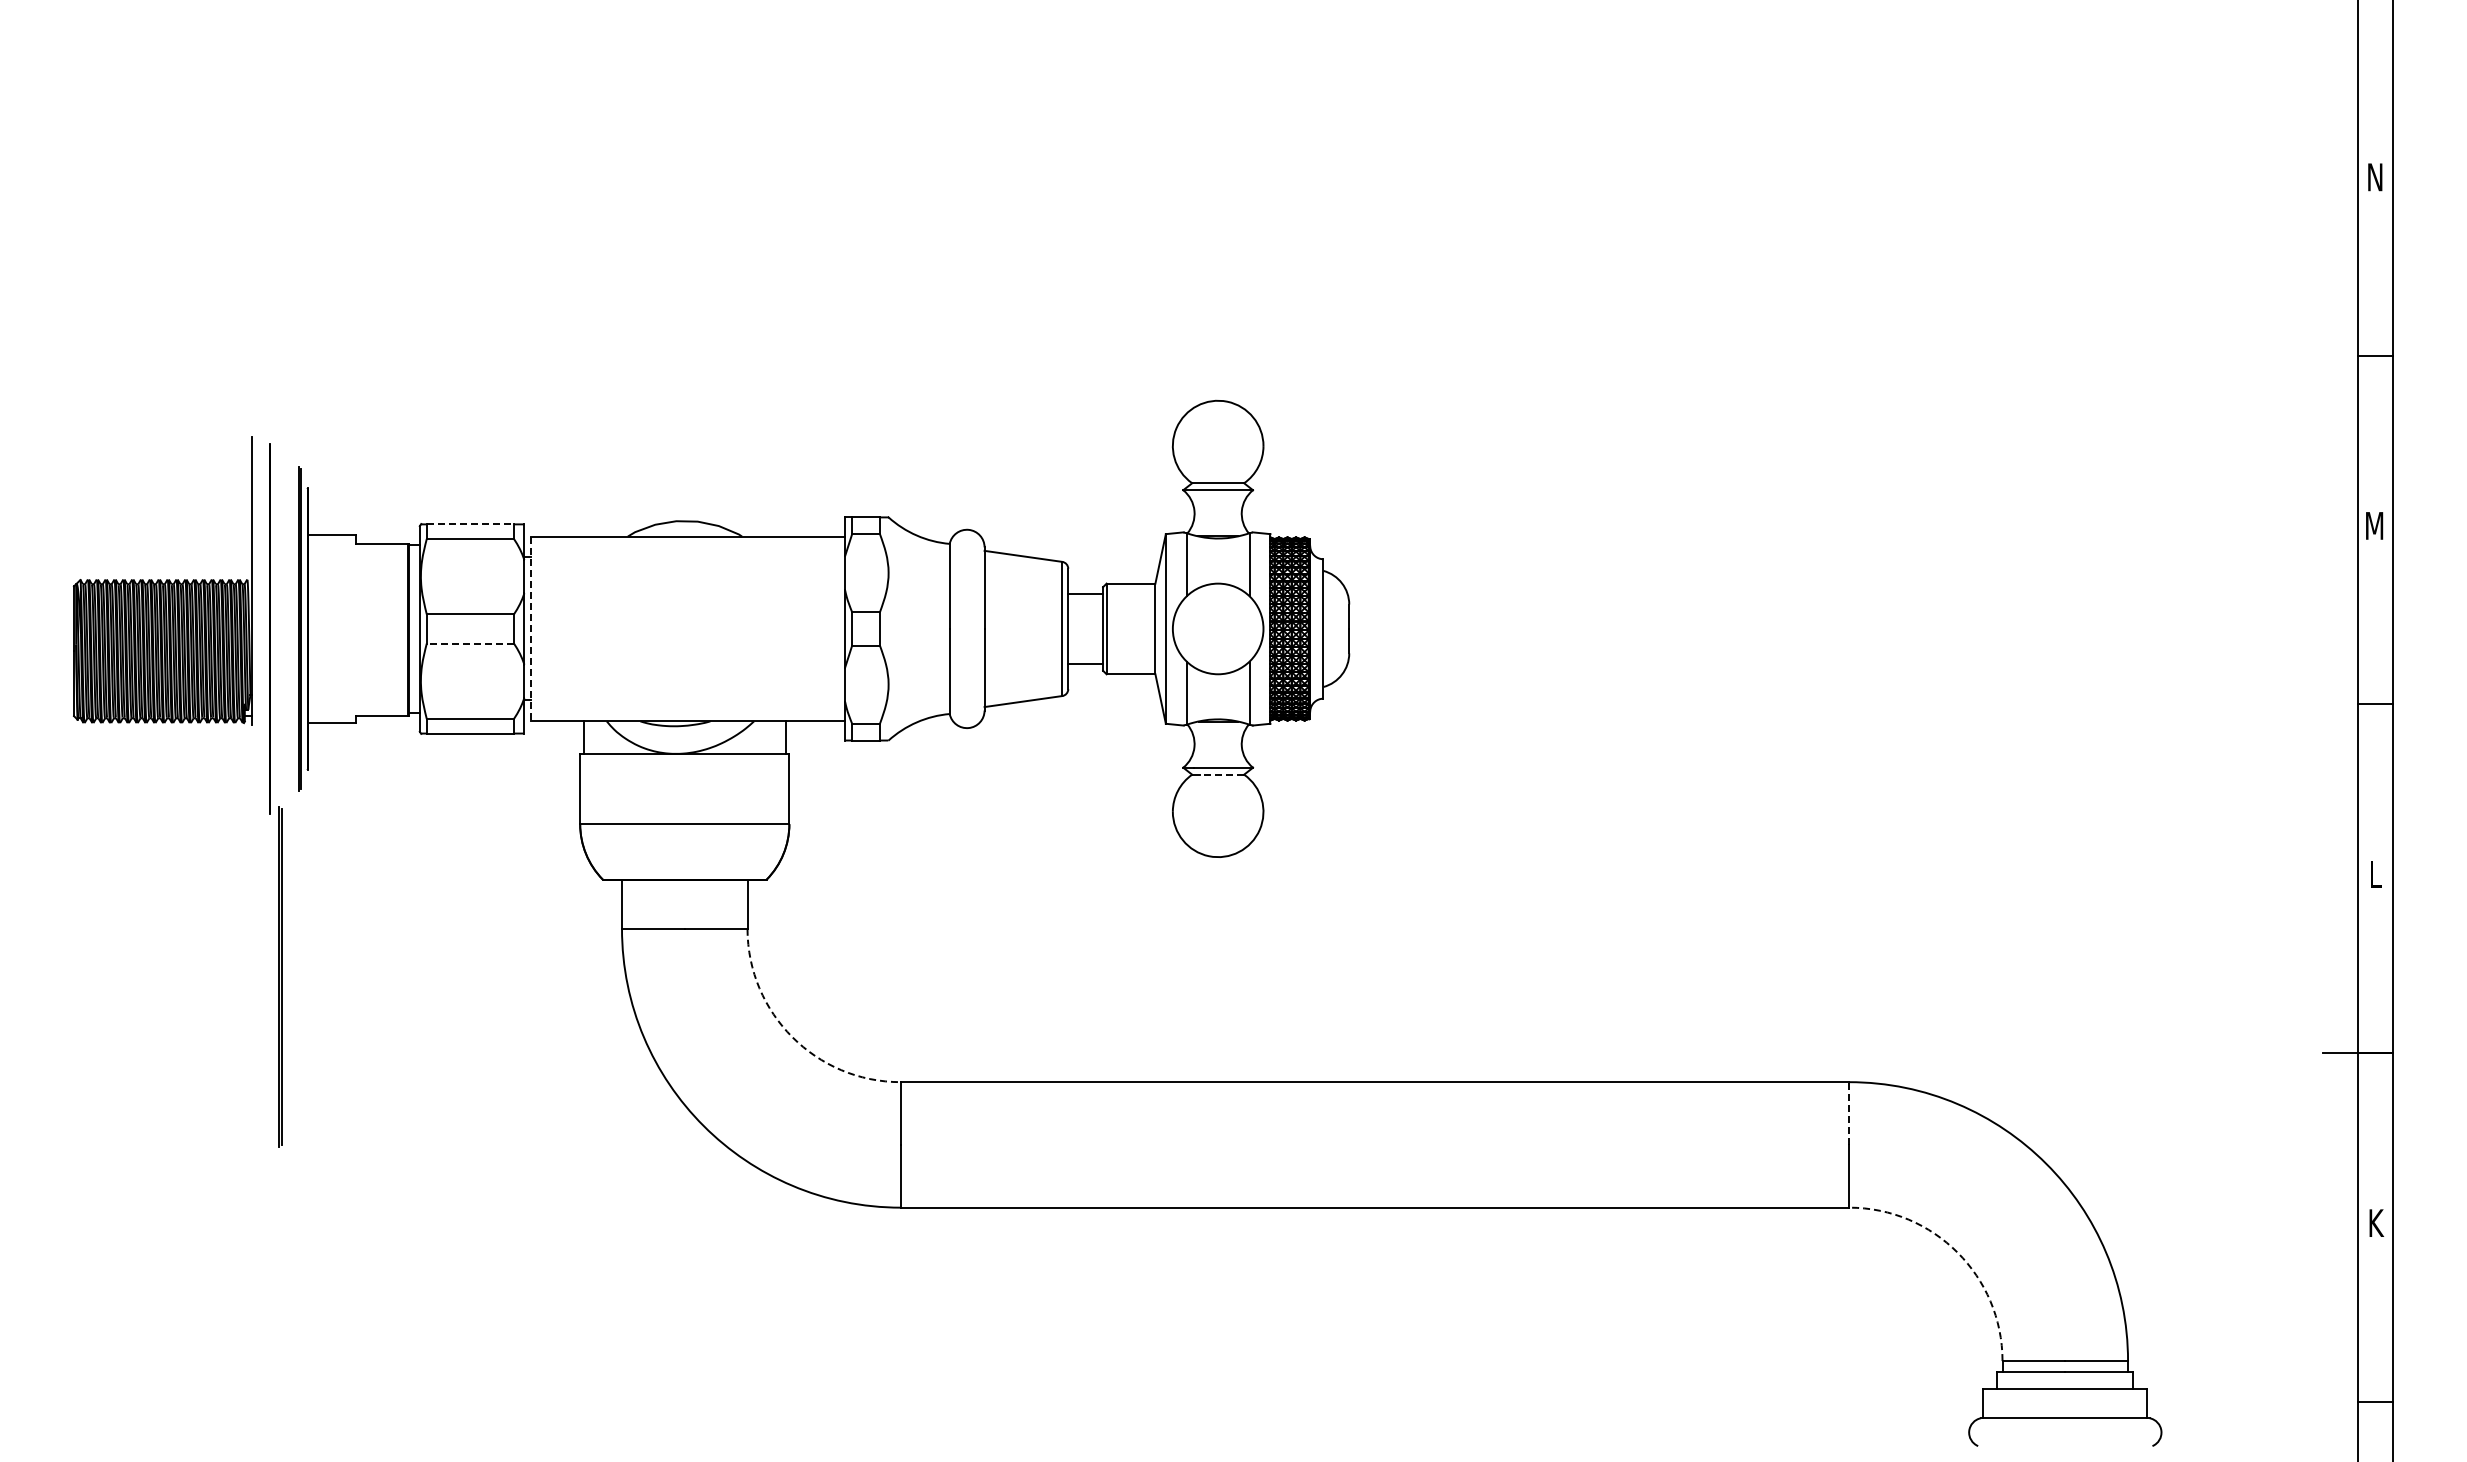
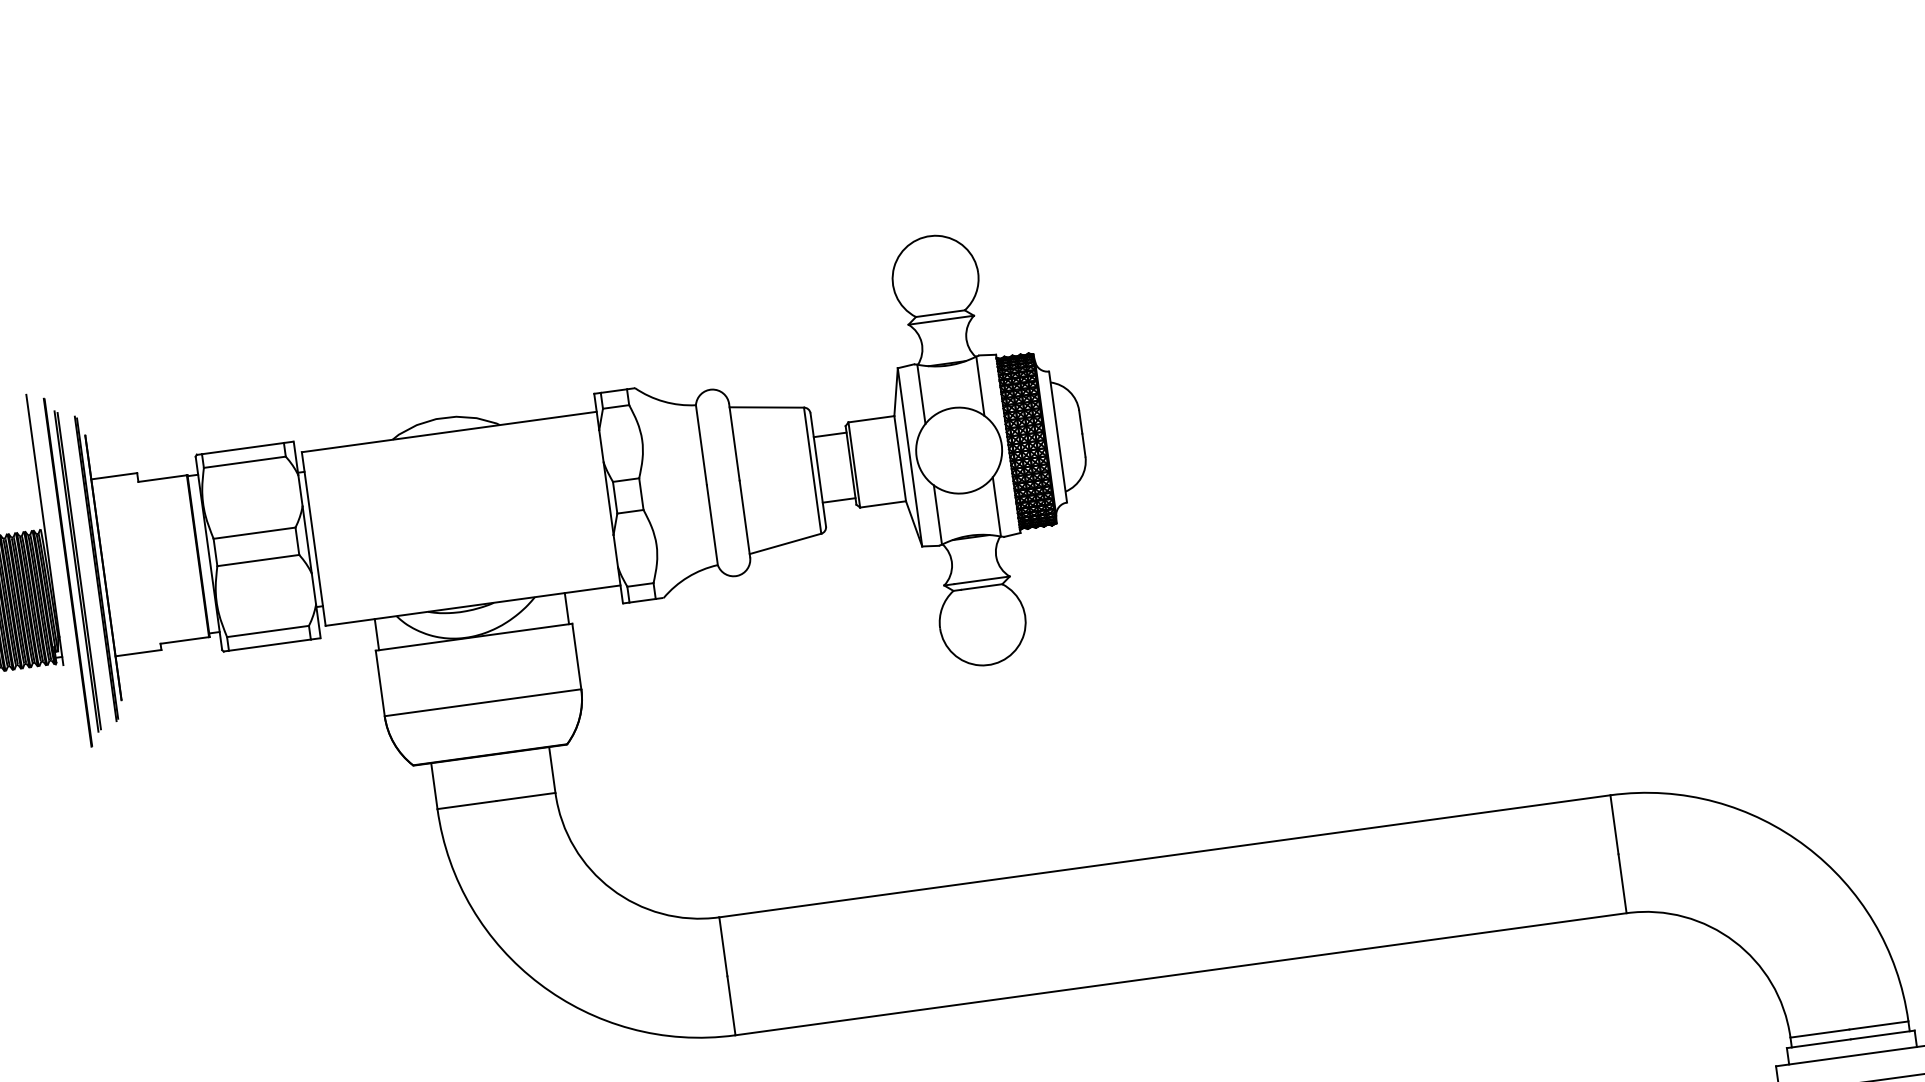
line: (470, 524) -> (243, 448), dashed -> solid
line: (531, 629) -> (313, 539), dashed -> solid
line: (470, 643) -> (258, 560), dashed -> solid
line: (1222, 774) -> (981, 586), dashed -> solid
line: (279, 976) -> (77, 571), moved
arc: (792, 1037) -> (611, 889), dashed -> solid
line: (1849, 1113) -> (1614, 824), dashed -> solid
arc: (1957, 1252) -> (1734, 941), dashed -> solid

